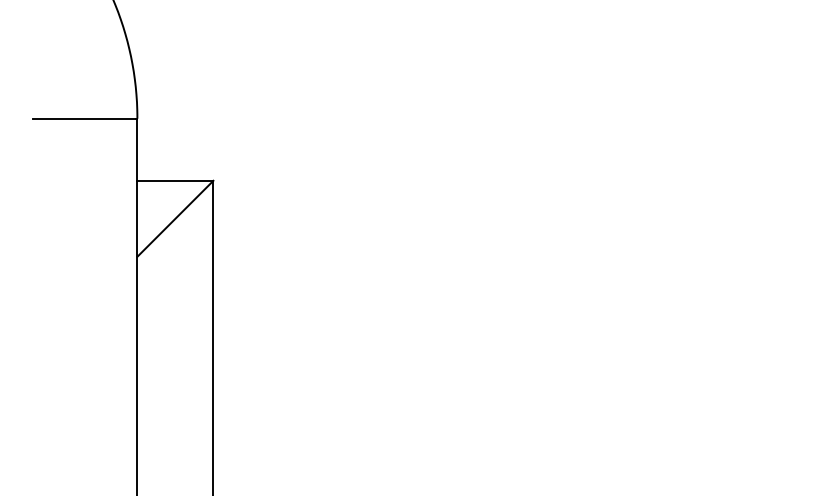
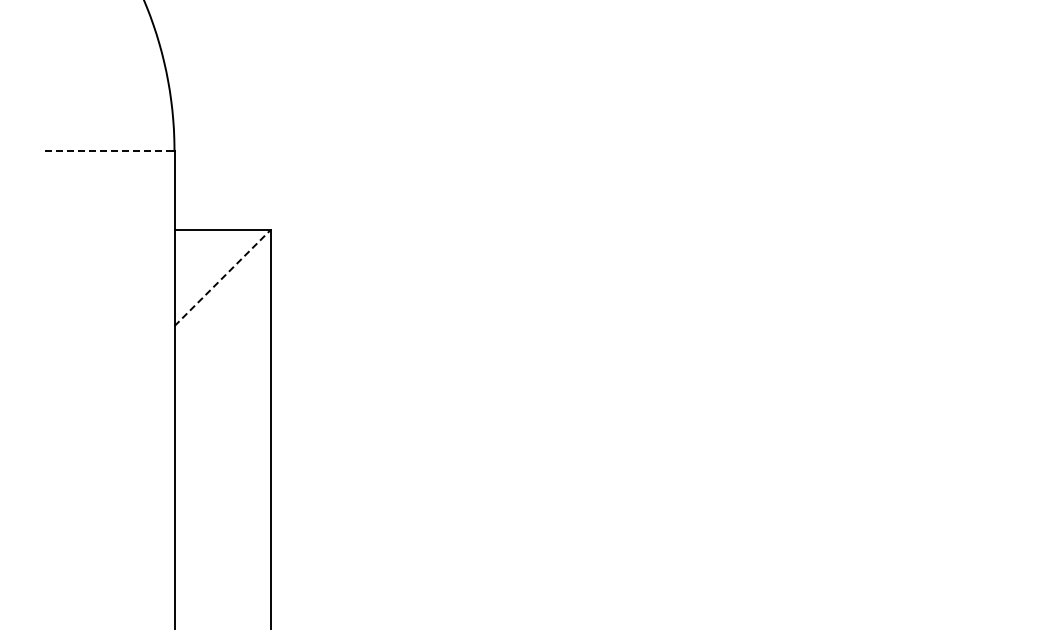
line: (84, 118) -> (107, 150), solid -> dashed
line: (175, 218) -> (223, 277), solid -> dashed

